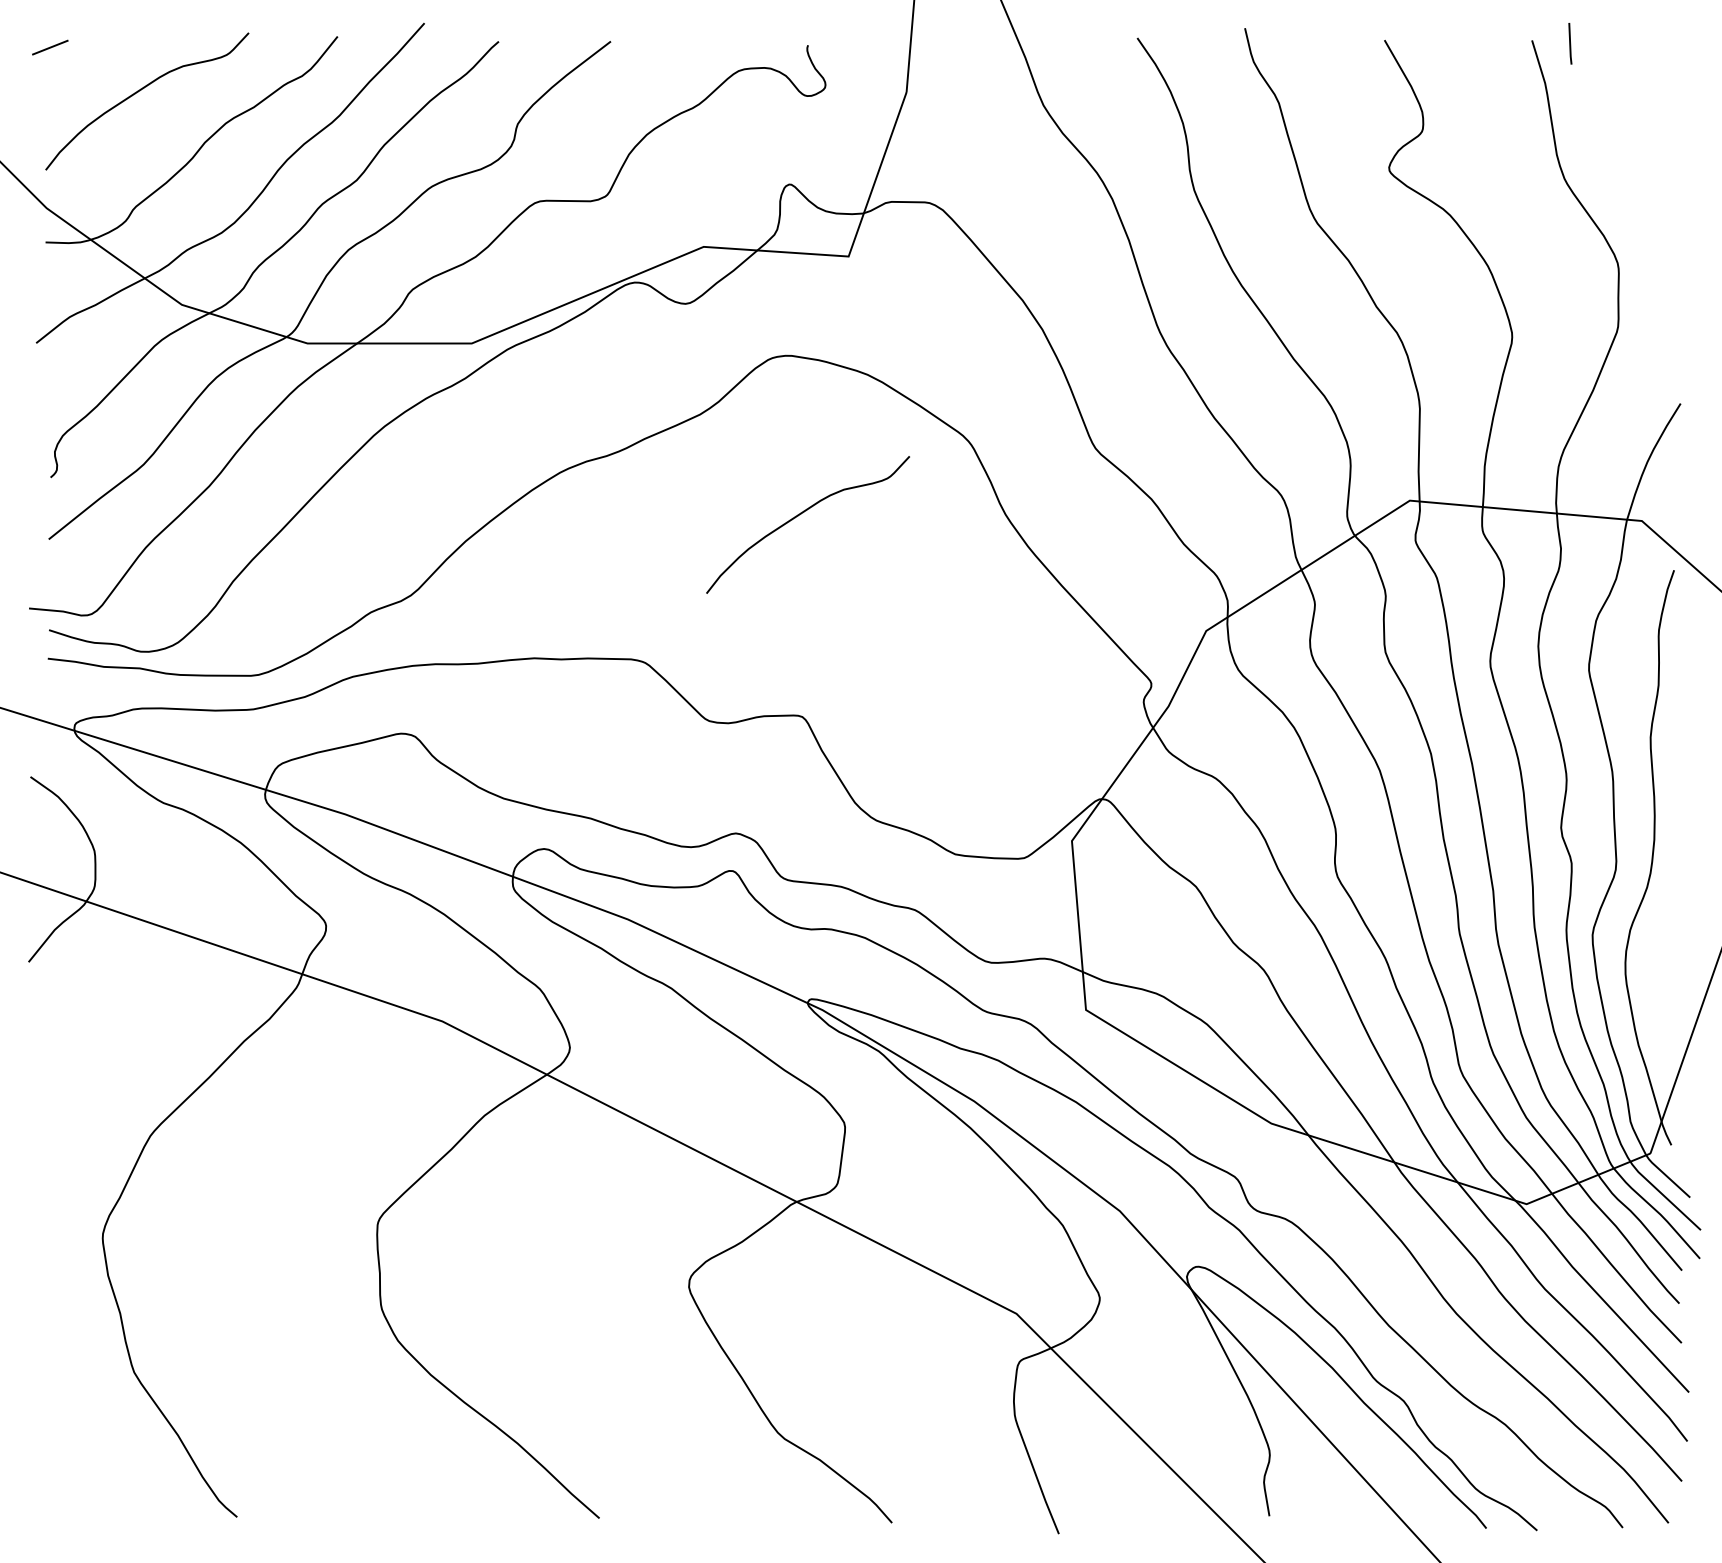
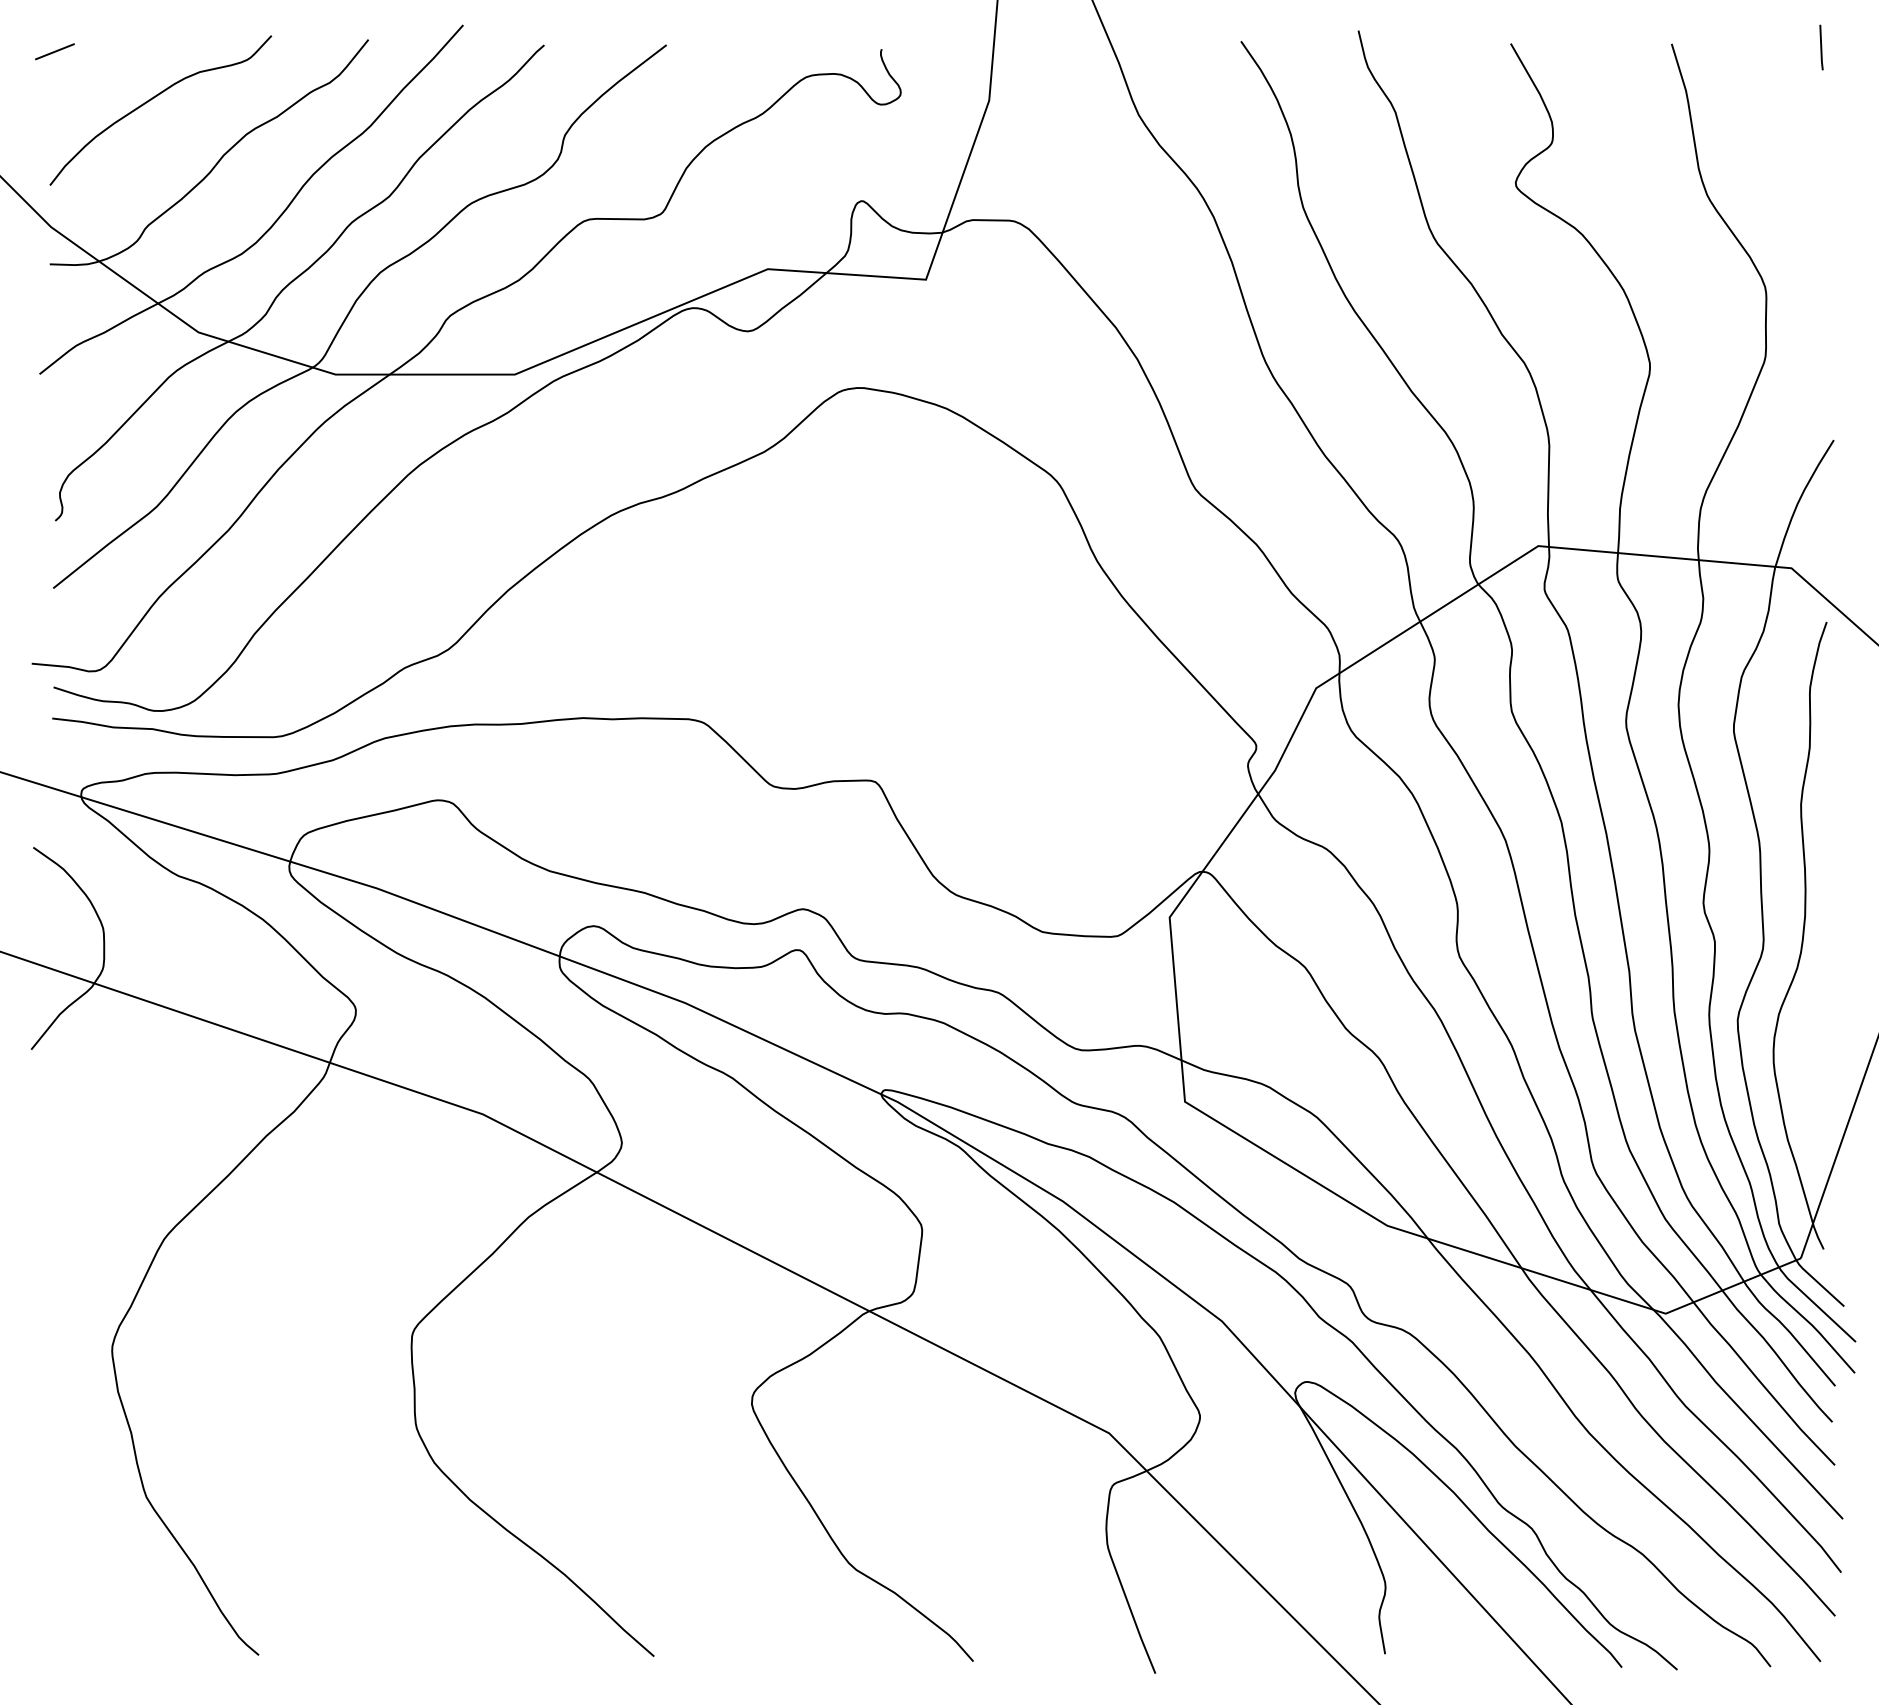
line: (1570, 43) -> (1821, 47), moved
curve: (802, 513) -> (875, 560), removed

